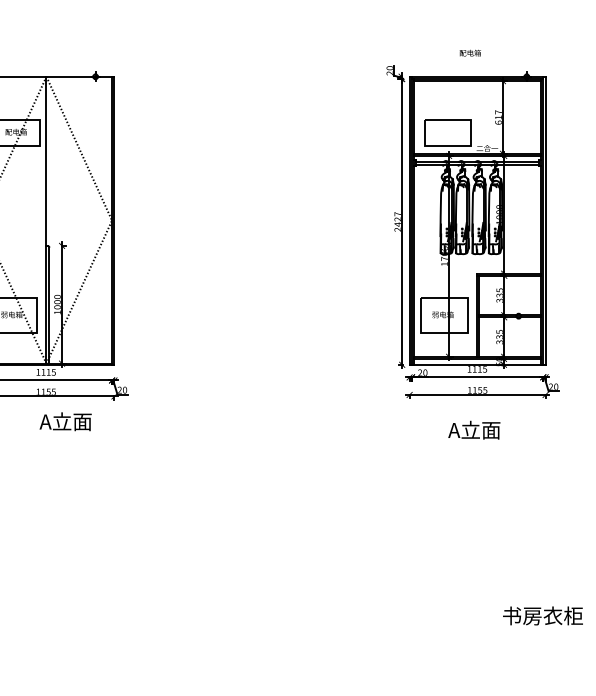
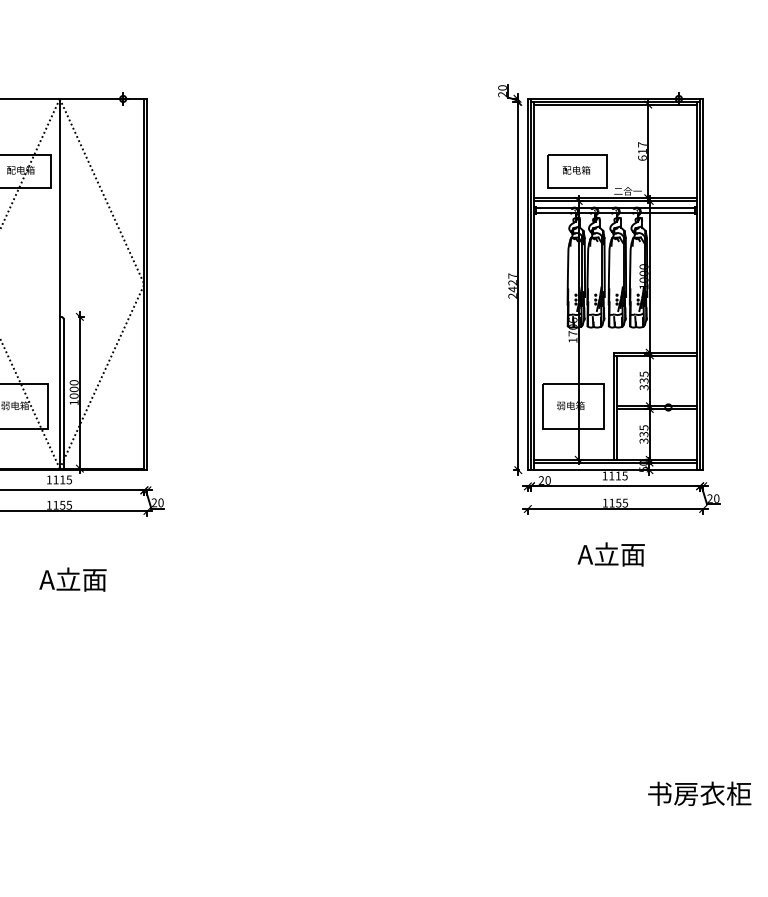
text: (469, 52) -> (575, 169), moved
text: (65, 421) -> (72, 579), moved

